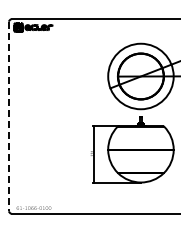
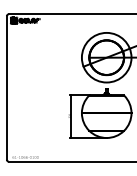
line: (9, 116) -> (7, 88), dashed -> solid

